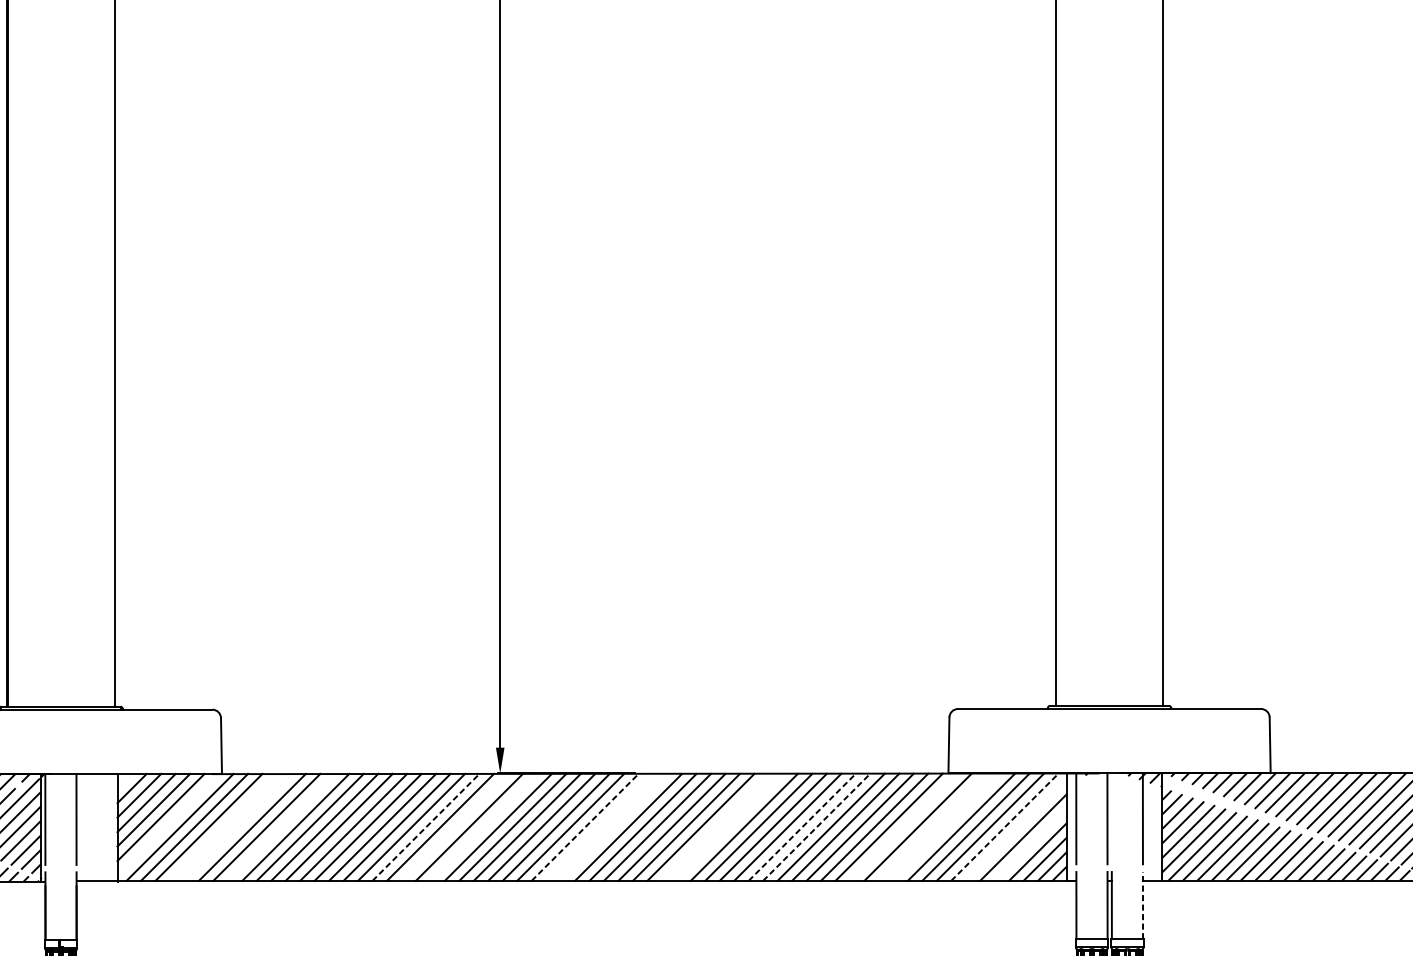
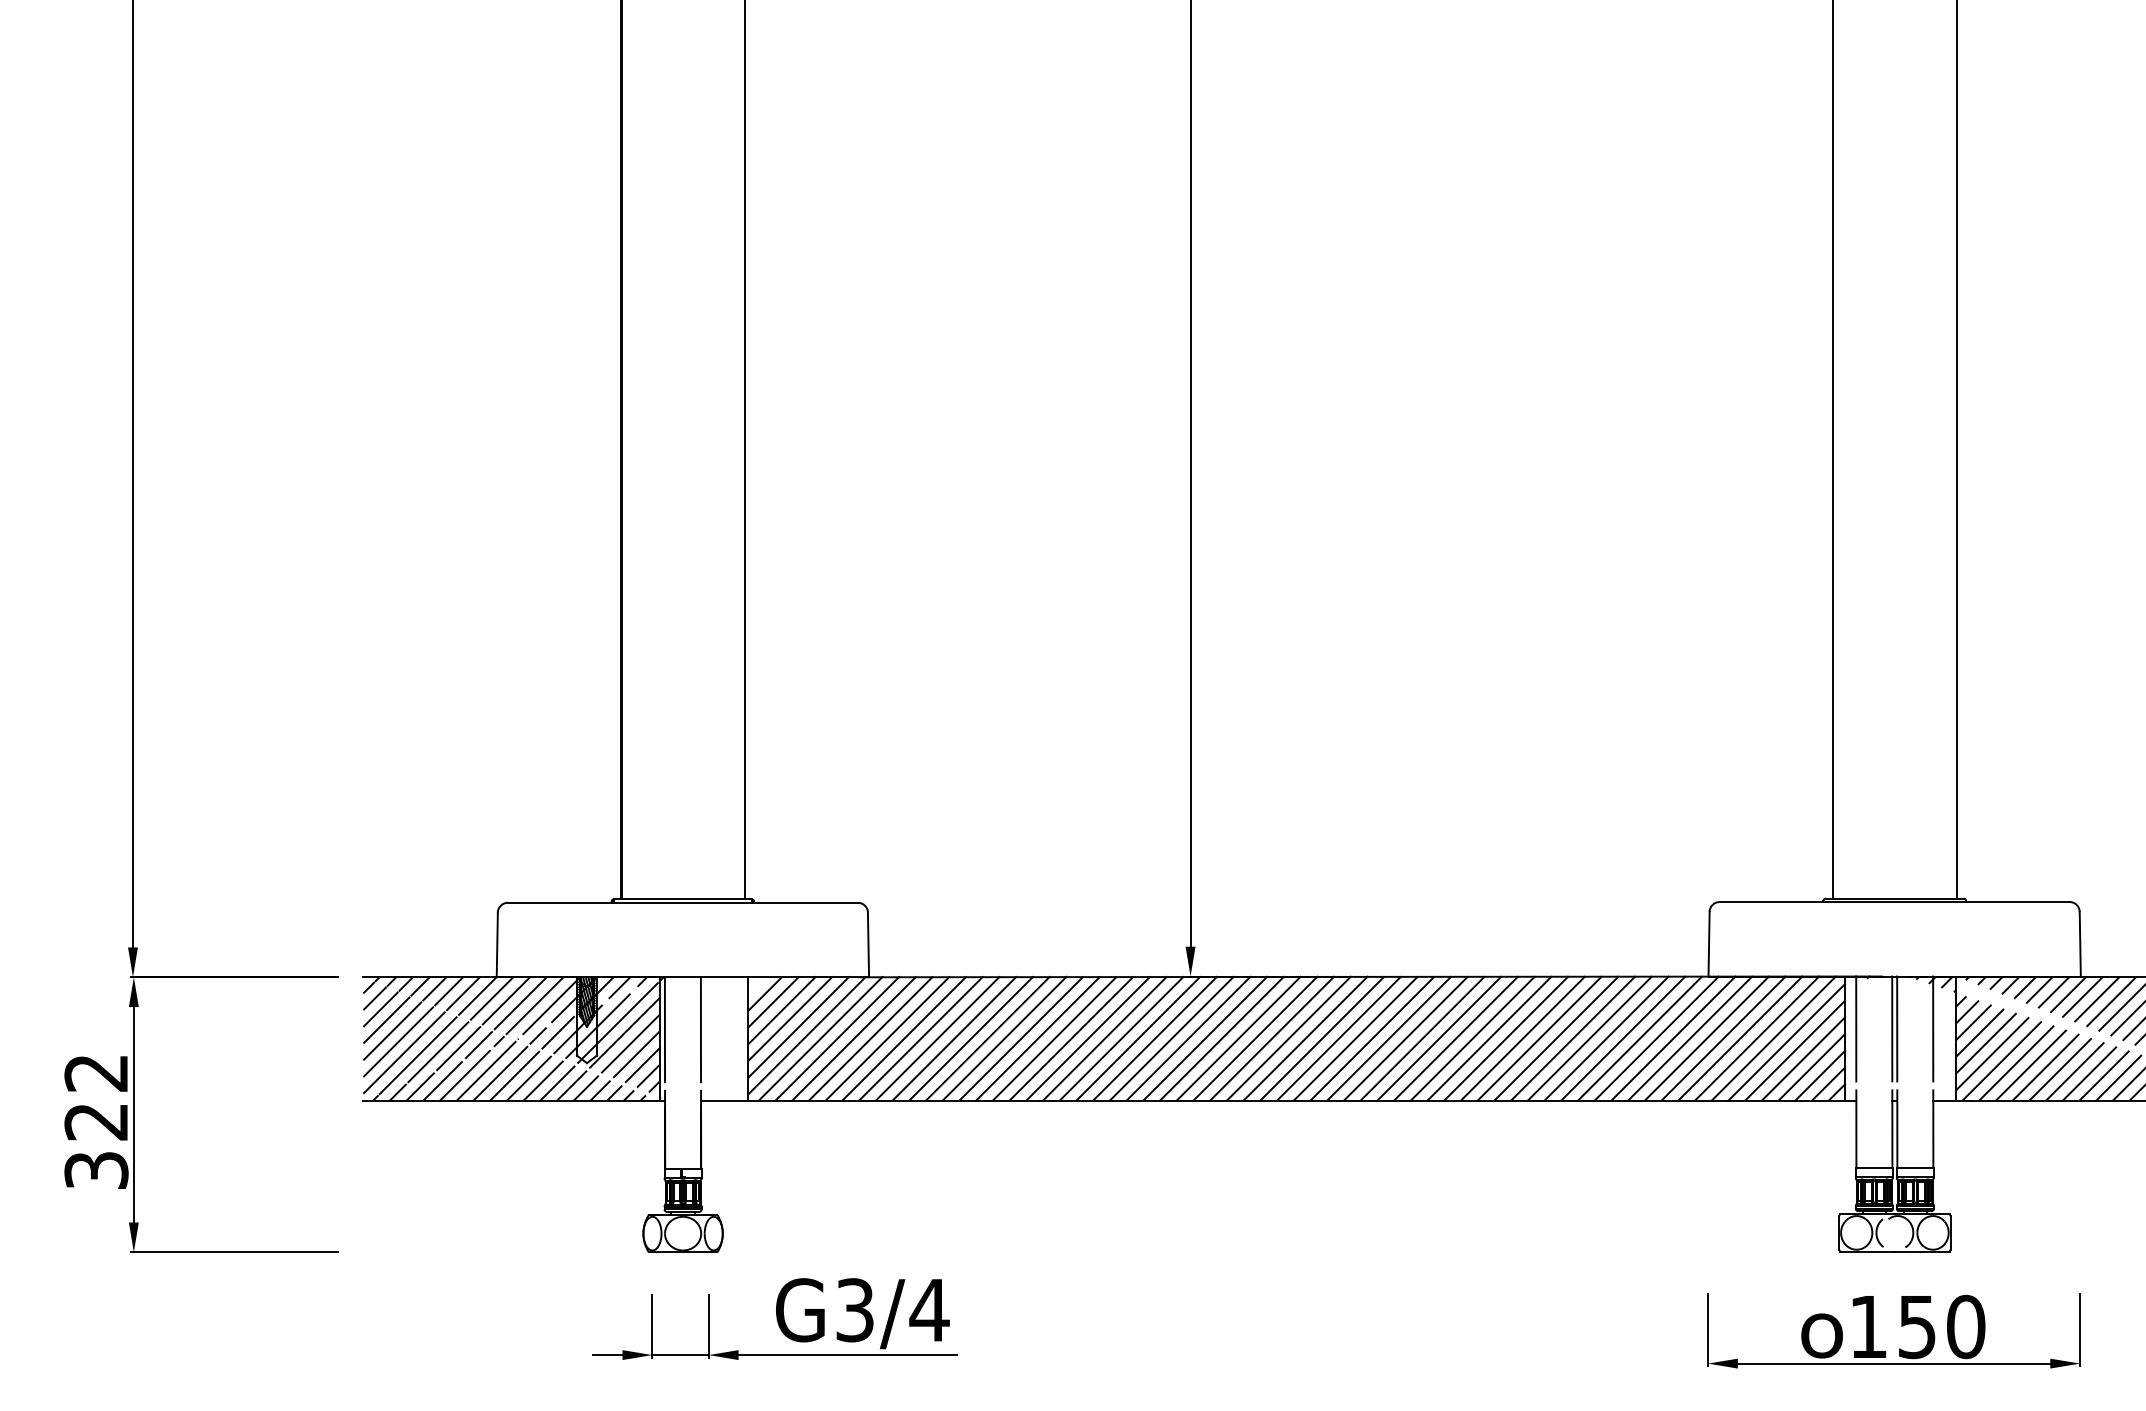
line: (1112, 818) -> (1897, 1028), added
line: (167, 824) -> (806, 1035), added
line: (223, 827) -> (870, 1038), added
line: (237, 827) -> (887, 1038), added
line: (281, 827) -> (937, 1038), added
line: (426, 827) -> (1105, 1038), dashed -> solid
line: (455, 827) -> (1138, 1038), added
line: (483, 827) -> (1171, 1038), added
line: (584, 827) -> (1288, 1038), dashed -> solid
line: (599, 827) -> (1305, 1038), added
line: (613, 827) -> (1321, 1038), added
line: (715, 827) -> (1439, 1038), added
line: (729, 827) -> (1455, 1038), added
line: (802, 827) -> (1539, 1038), dashed -> solid
line: (816, 827) -> (1556, 1038), dashed -> solid
line: (903, 827) -> (1656, 1038), added
line: (932, 827) -> (1690, 1038), added
line: (946, 827) -> (1706, 1038), added
line: (1004, 827) -> (1773, 1038), dashed -> solid
line: (1015, 830) -> (1786, 1042), added
line: (1030, 844) -> (1803, 1058), added
line: (1143, 905) -> (1933, 1129), dashed -> solid

